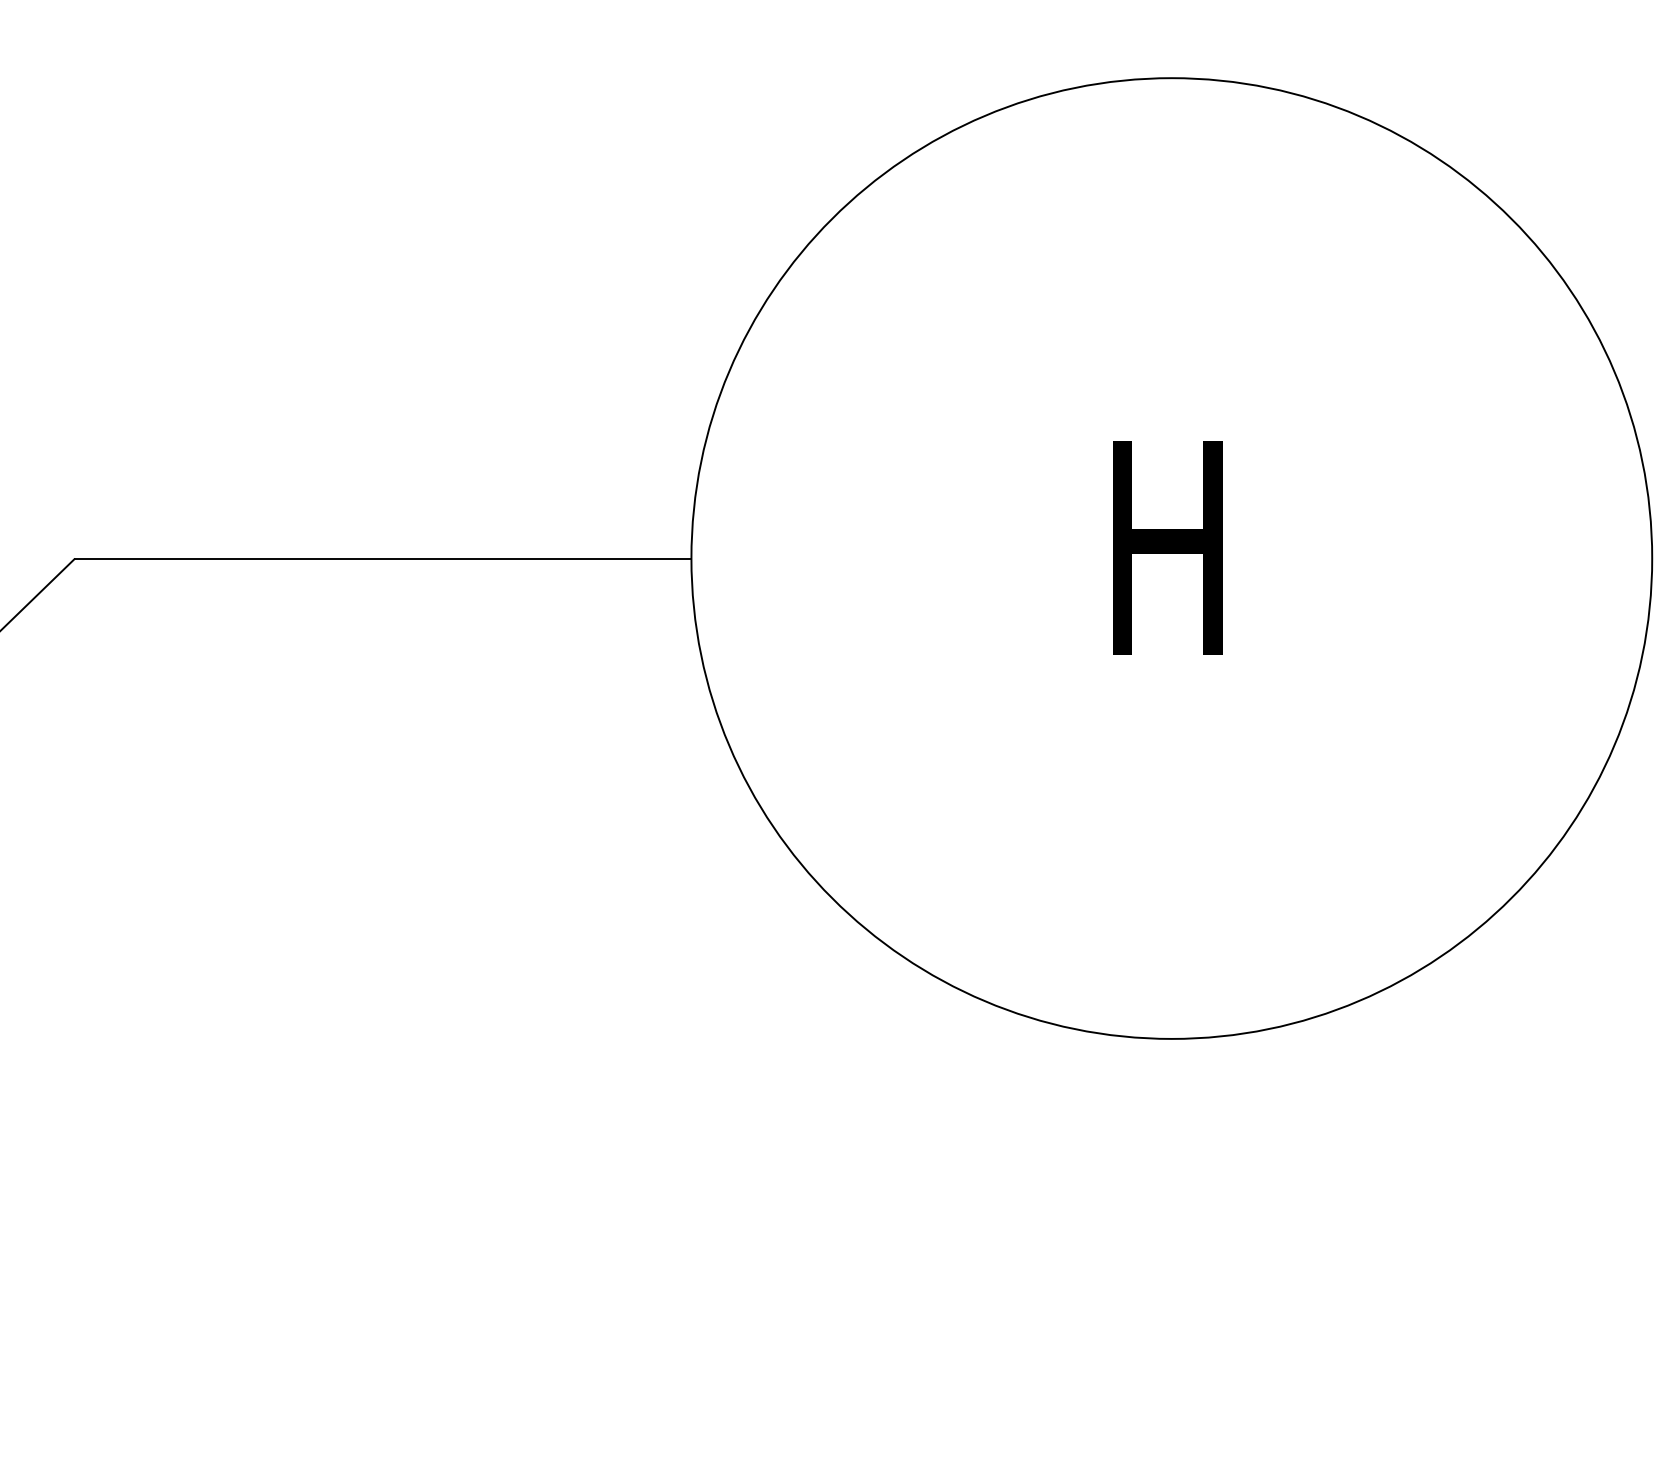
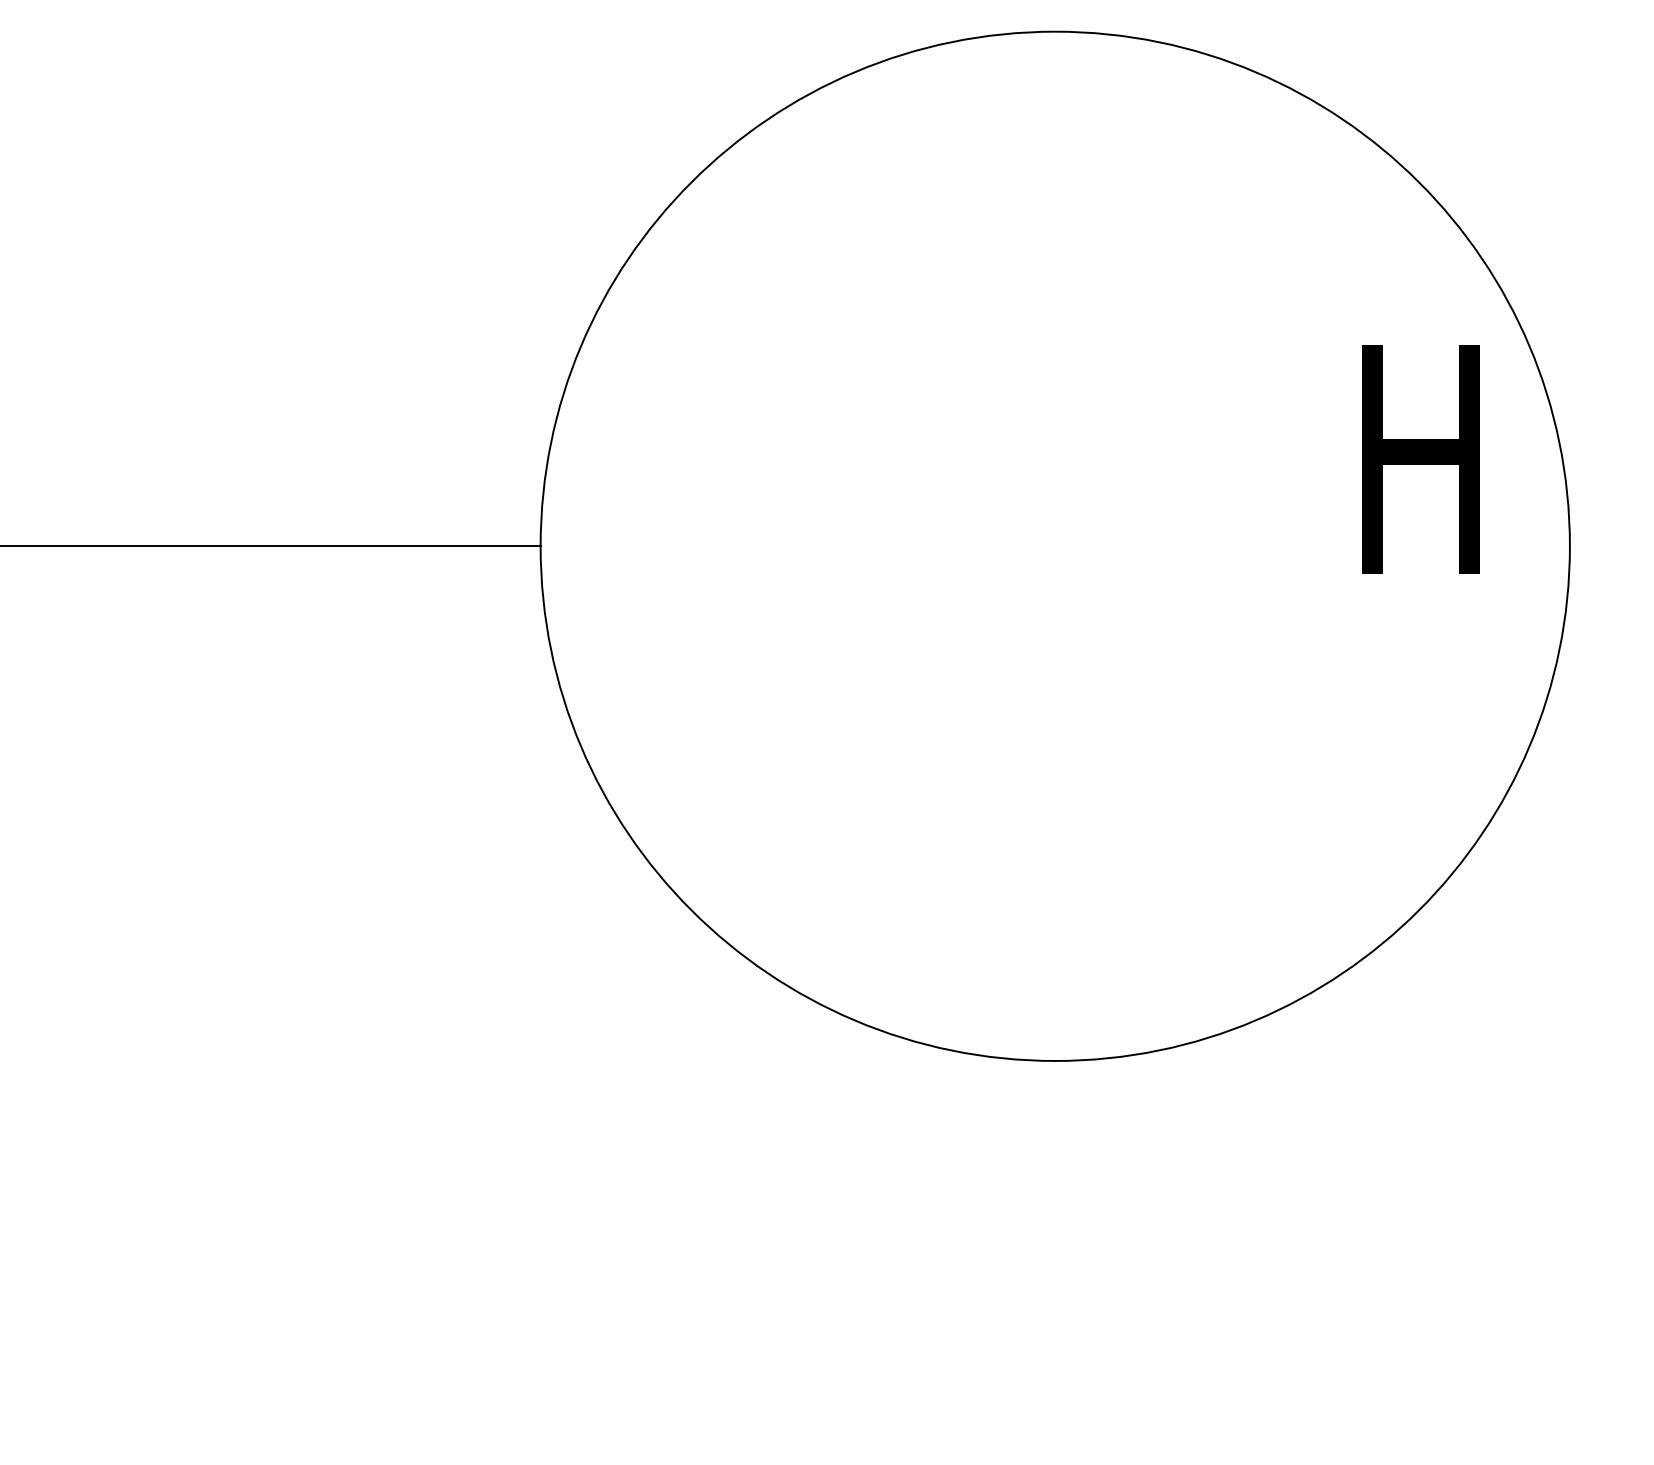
text: (1167, 547) -> (1420, 458), moved

